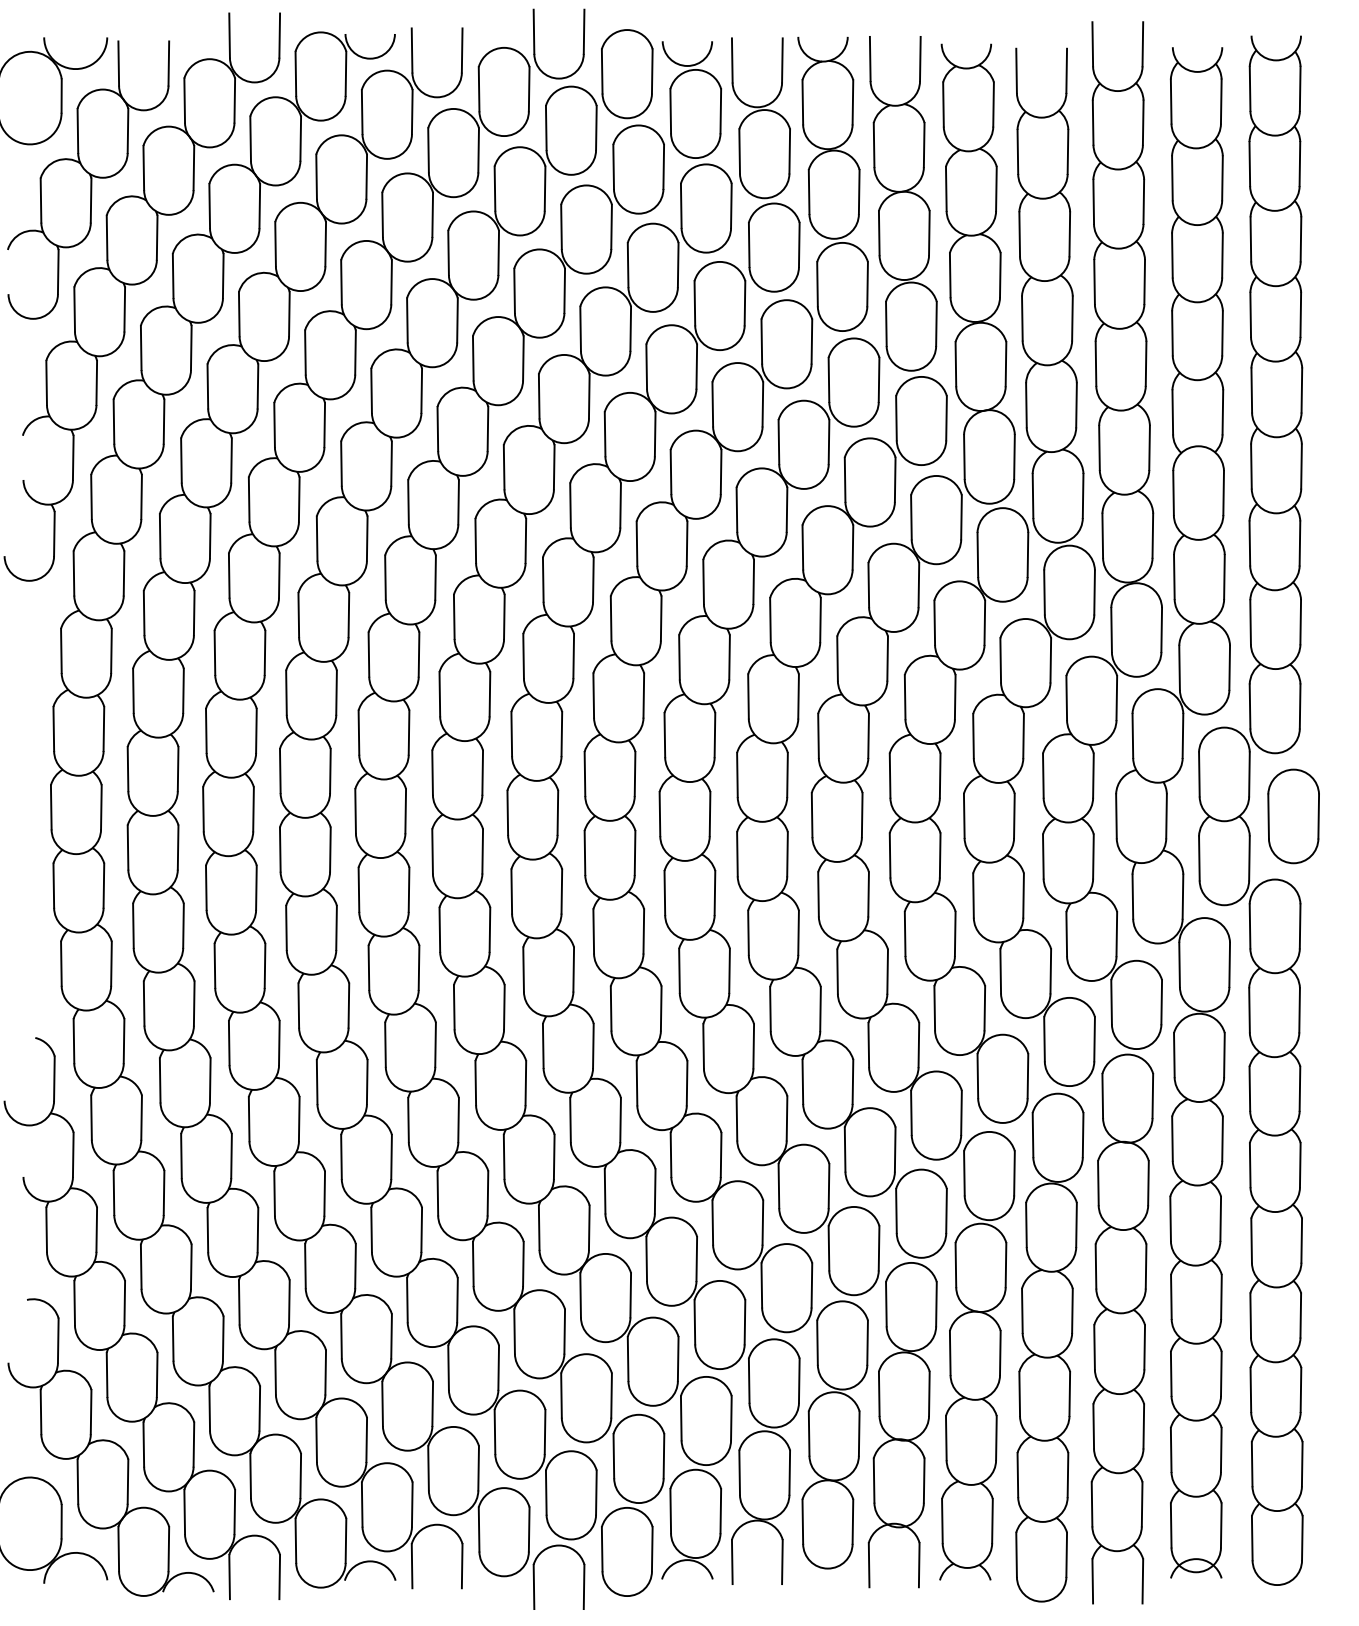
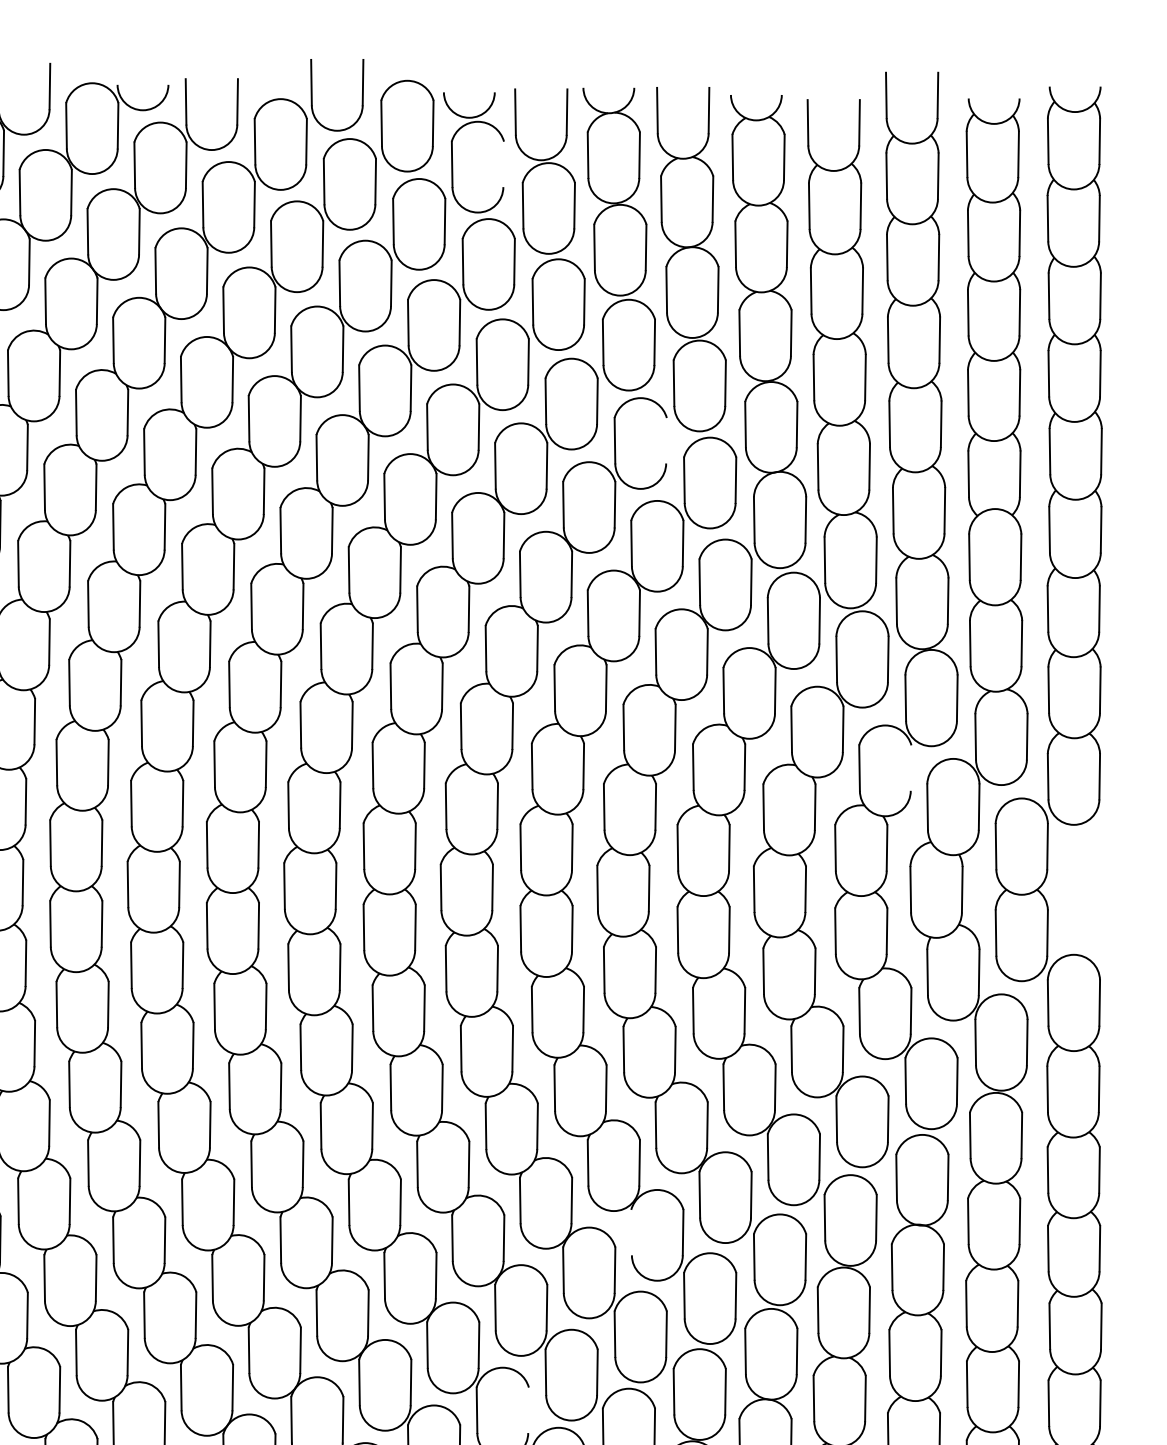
line: (720, 111) -> (503, 164), removed
line: (878, 379) -> (665, 440), removed
line: (1116, 697) -> (910, 767), removed
part: (1293, 816) -> (1092, 889), removed
line: (844, 1149) -> (630, 1232), removed
line: (744, 1322) -> (528, 1410), removed

